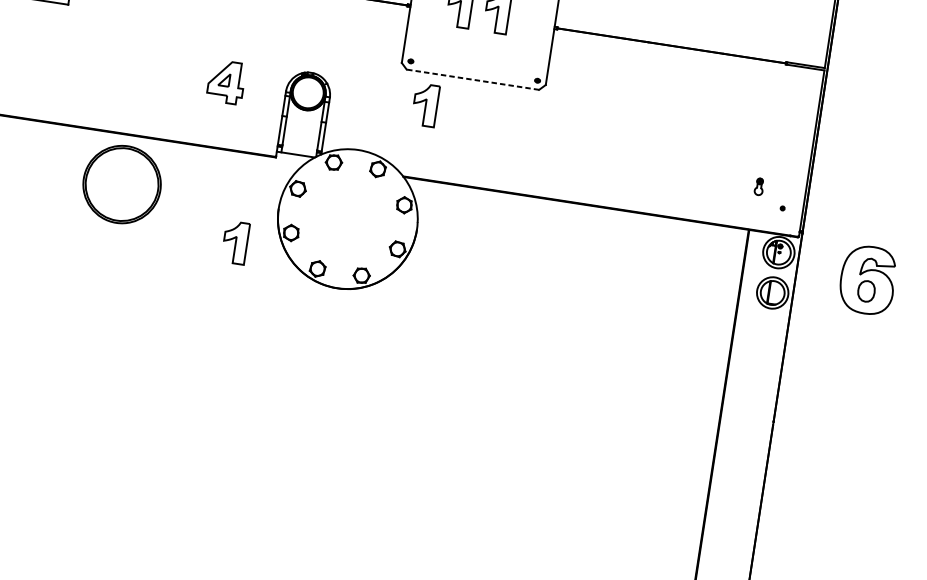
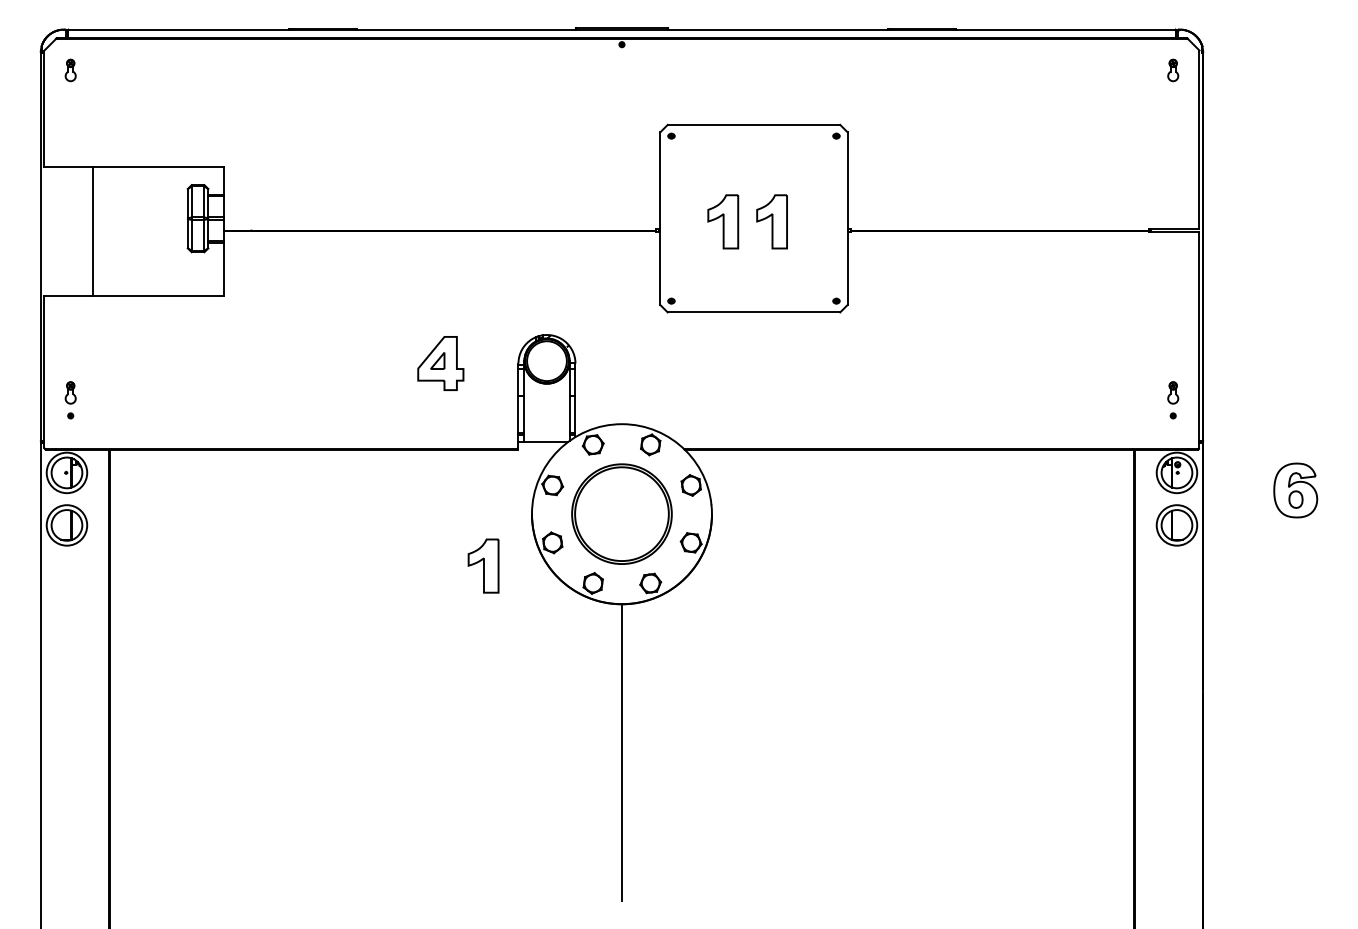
line: (472, 79) -> (753, 312), dashed -> solid
part: (425, 104) -> (698, 353), removed
part: (121, 184) -> (621, 513), moved
part: (759, 186) -> (1173, 392), moved
part: (867, 280) -> (1295, 490), size x0.62
line: (319, 402) -> (621, 752), added

